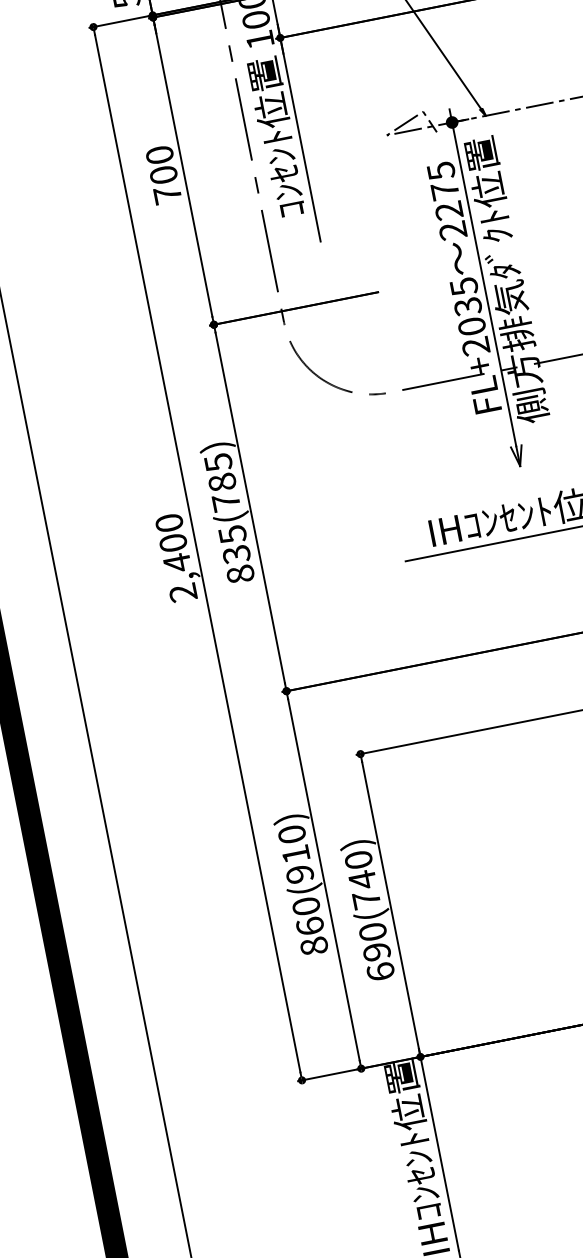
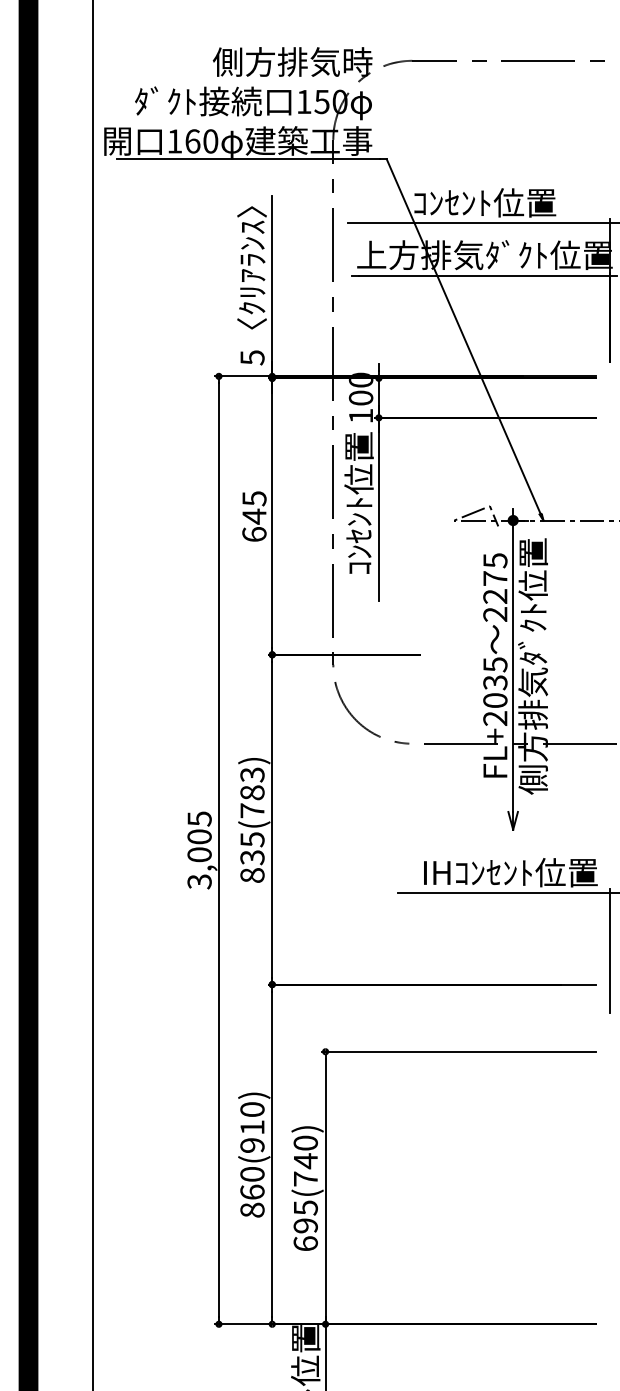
text: (163, 174) -> (254, 516), 700 -> 645
text: (218, 462) -> (252, 774), 835(785) -> 835(783)
text: (176, 558) -> (199, 850), 2,400 -> 3,005
text: (372, 931) -> (305, 1207), 690(740) -> 695(740)

